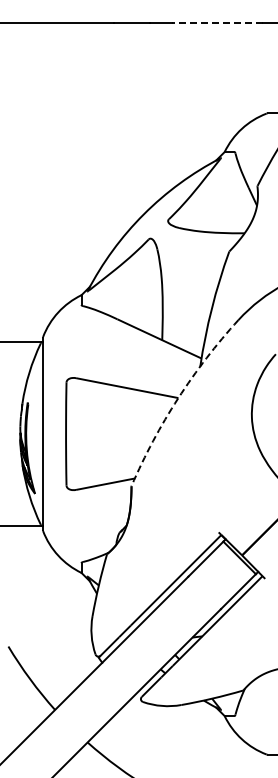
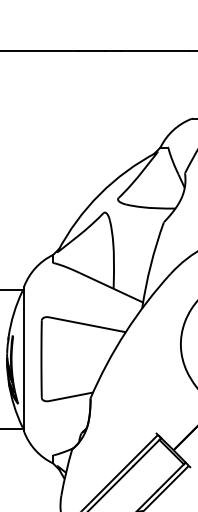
line: (217, 23) -> (155, 51), dashed -> solid
arc: (178, 398) -> (125, 332), dashed -> solid

